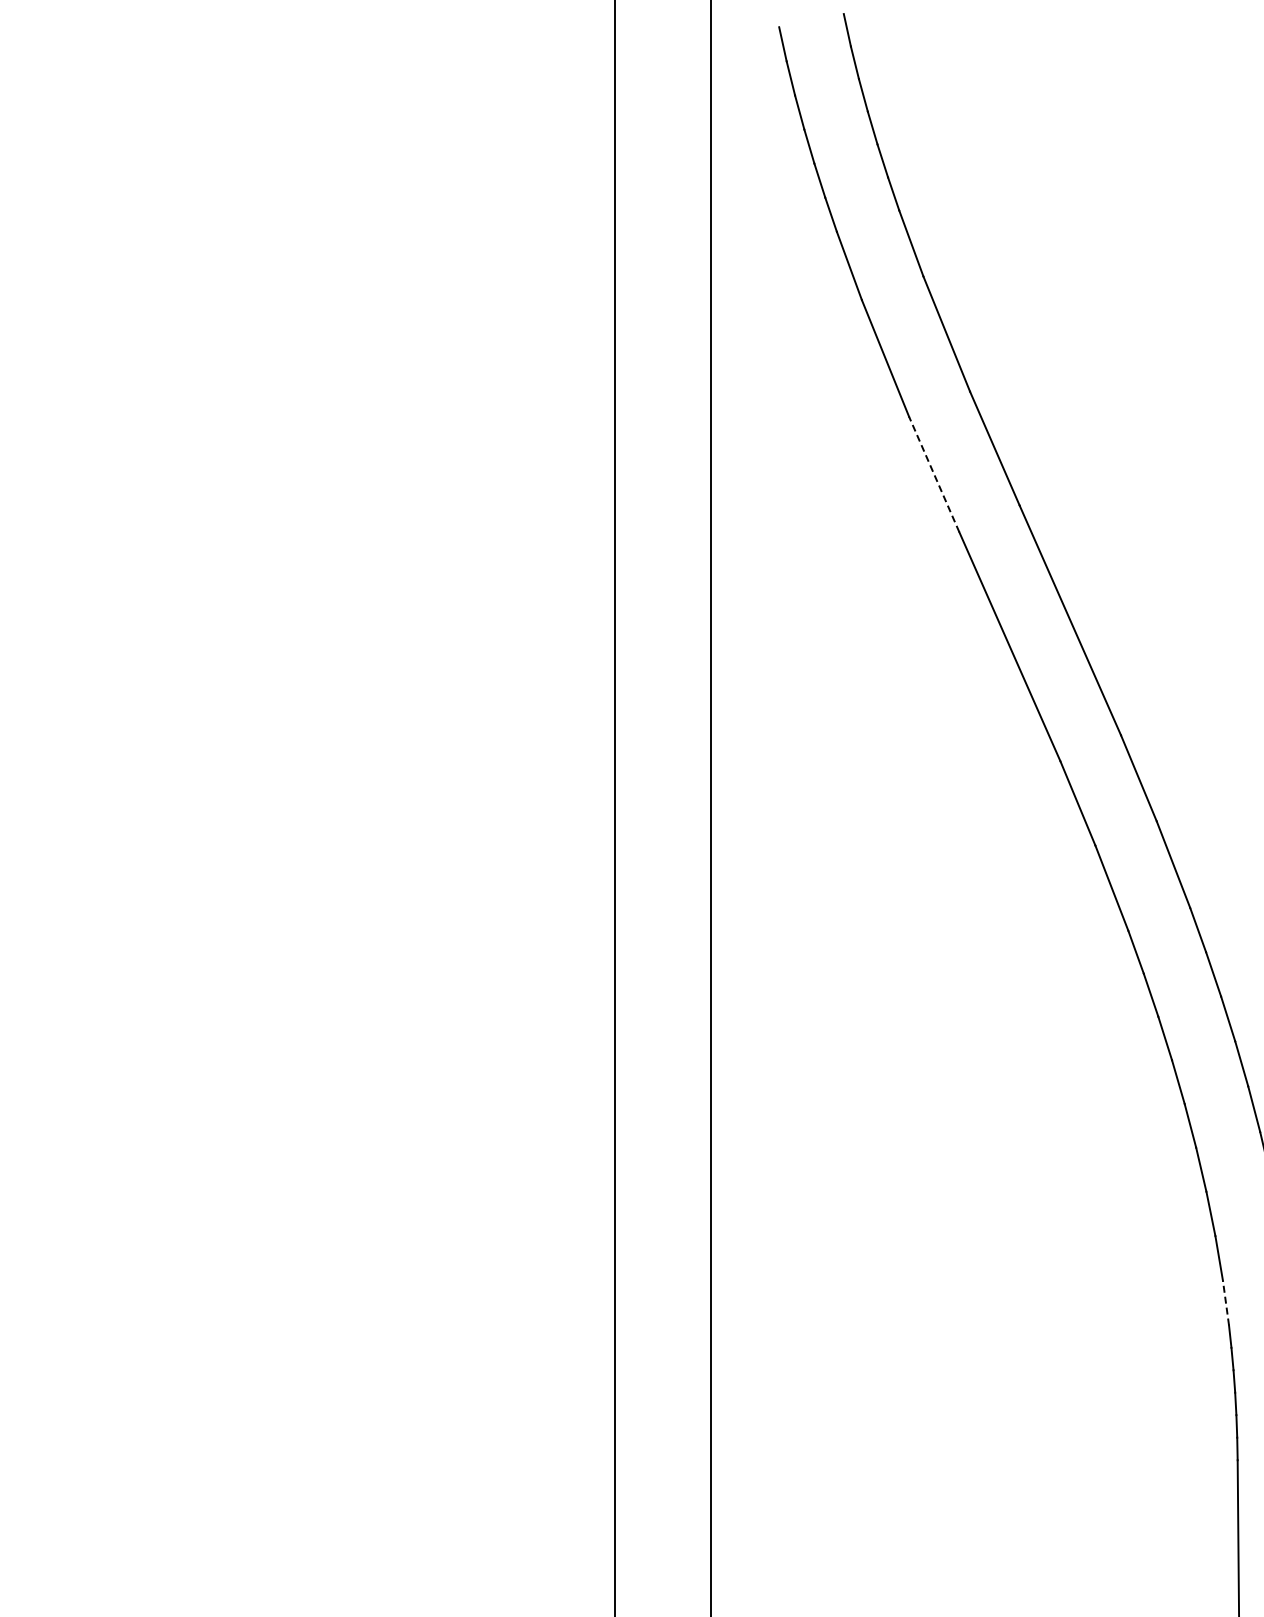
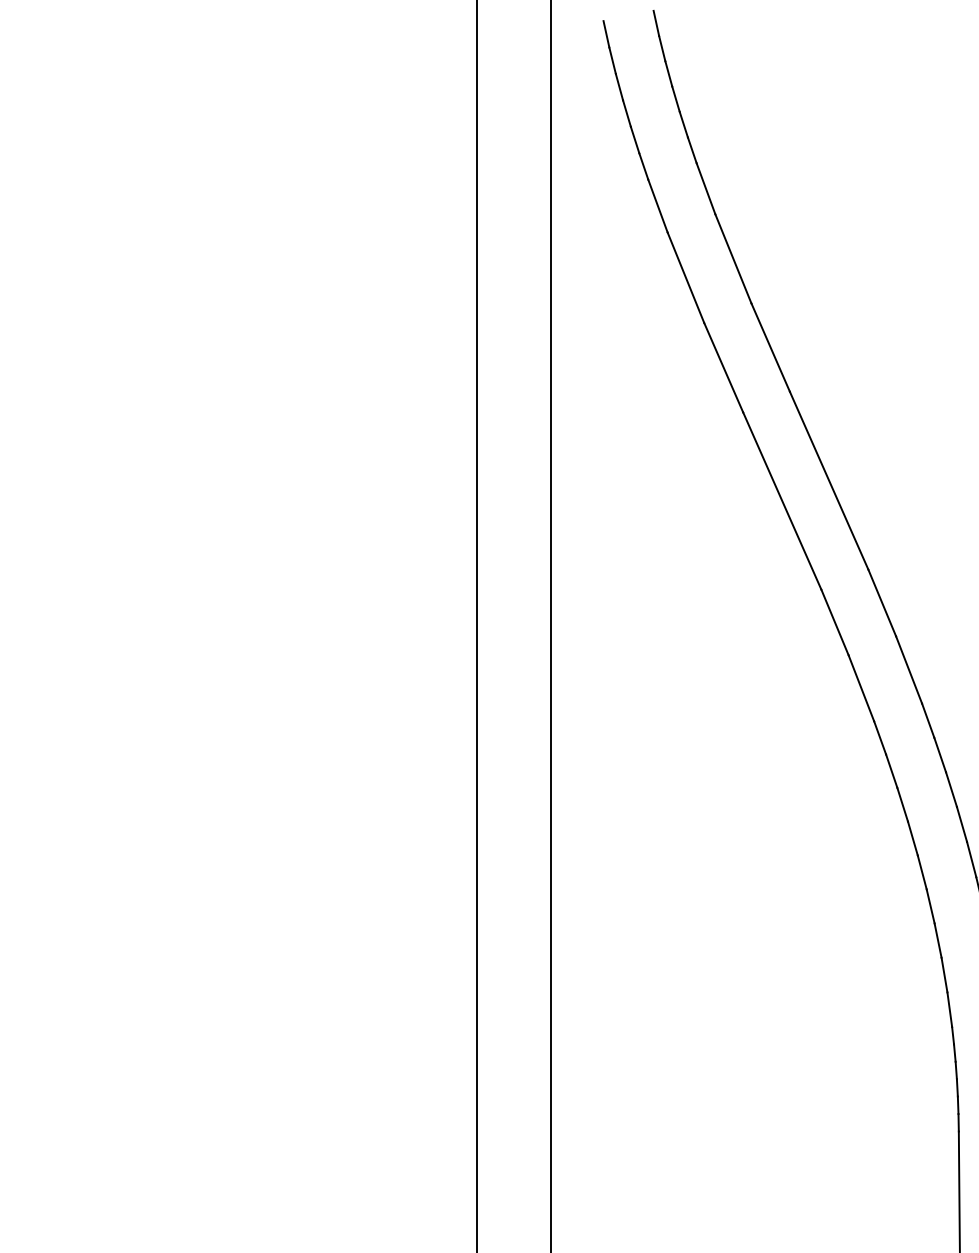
line: (934, 474) -> (723, 367), dashed -> solid
line: (1225, 1303) -> (949, 1010), dashed -> solid

